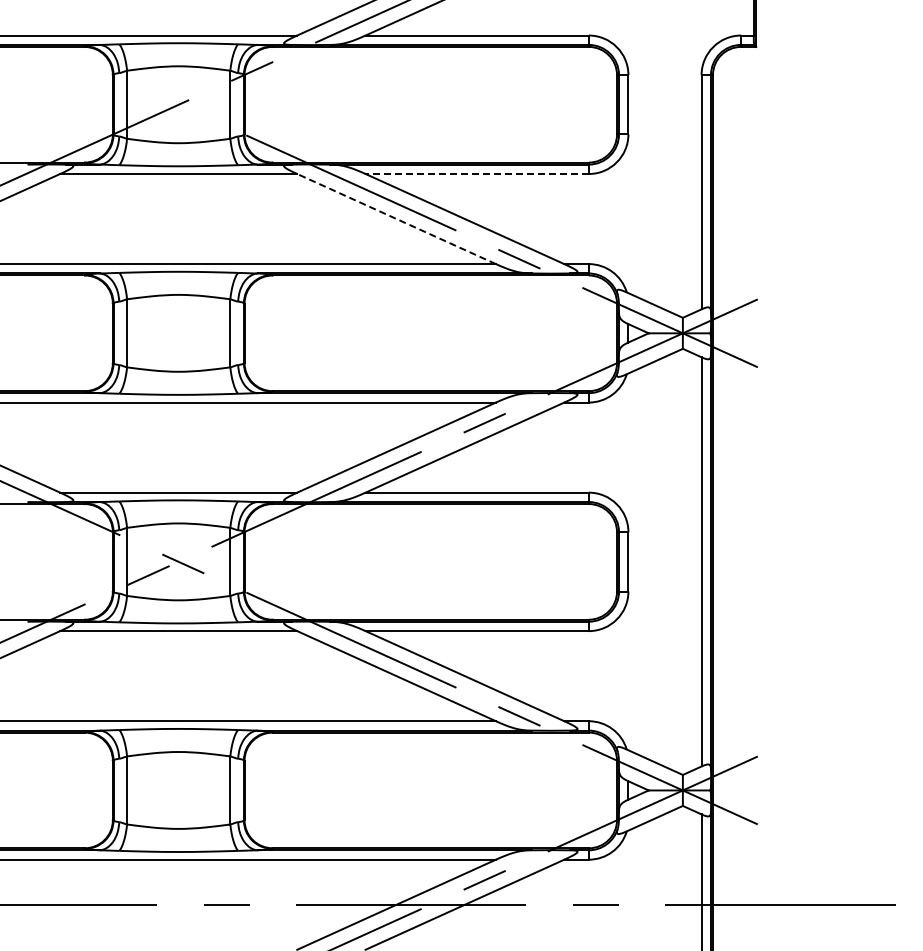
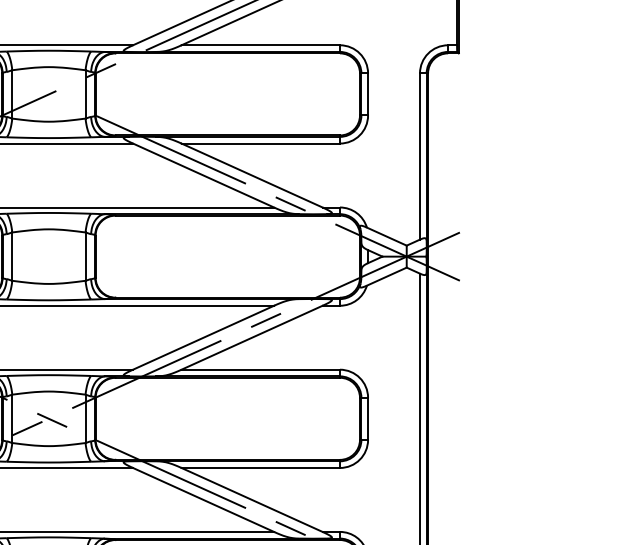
line: (477, 174) -> (260, 143), dashed -> solid
line: (396, 218) -> (203, 175), dashed -> solid

